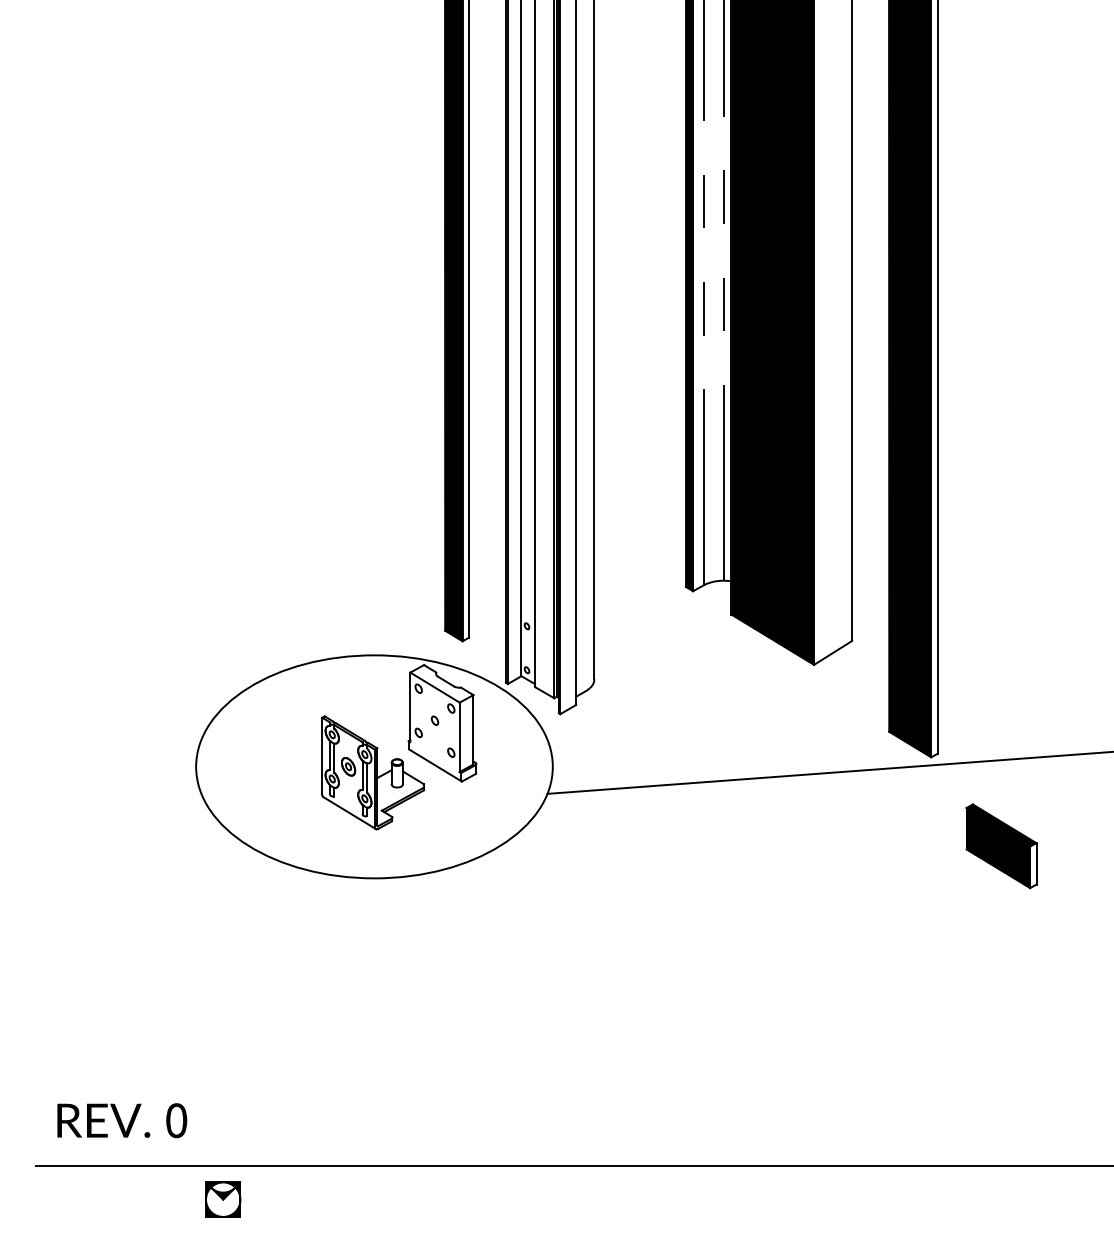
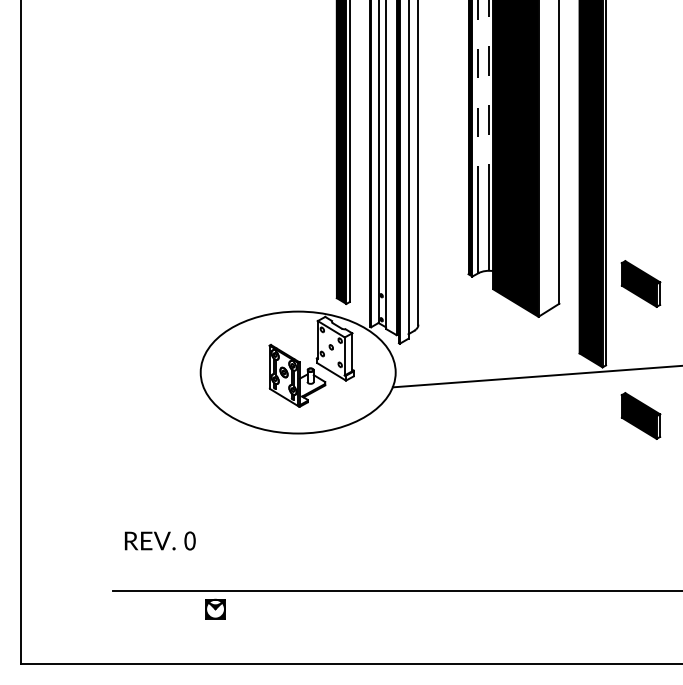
part: (1000, 603) -> (640, 283), added
text: (122, 1119) -> (160, 540), moved

